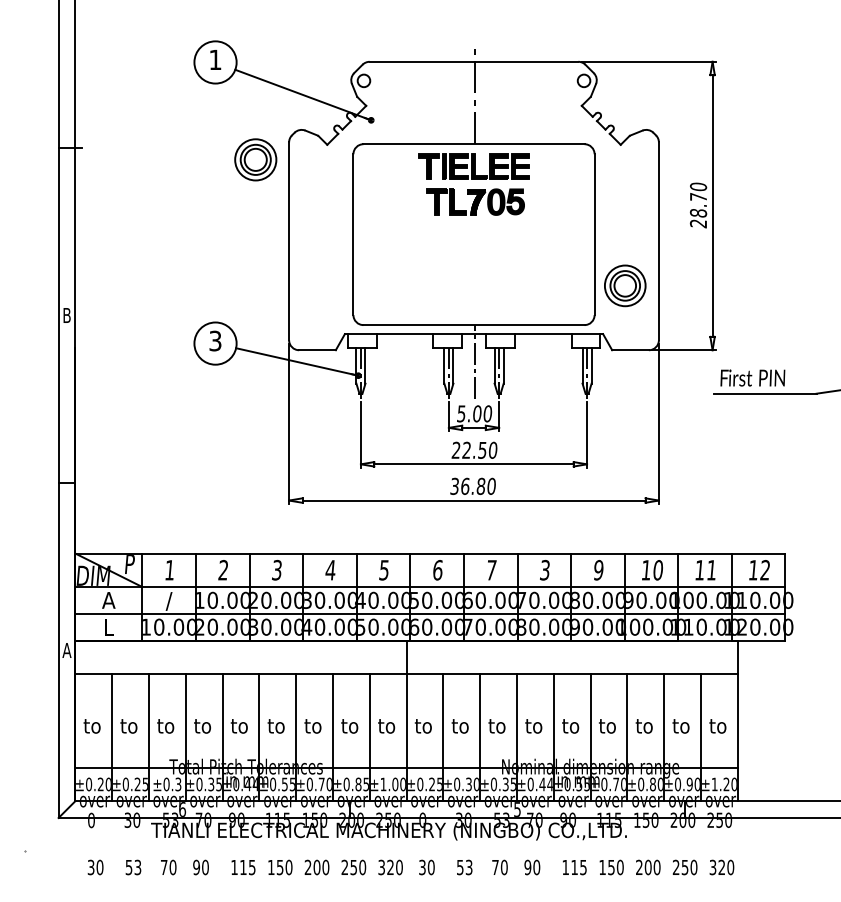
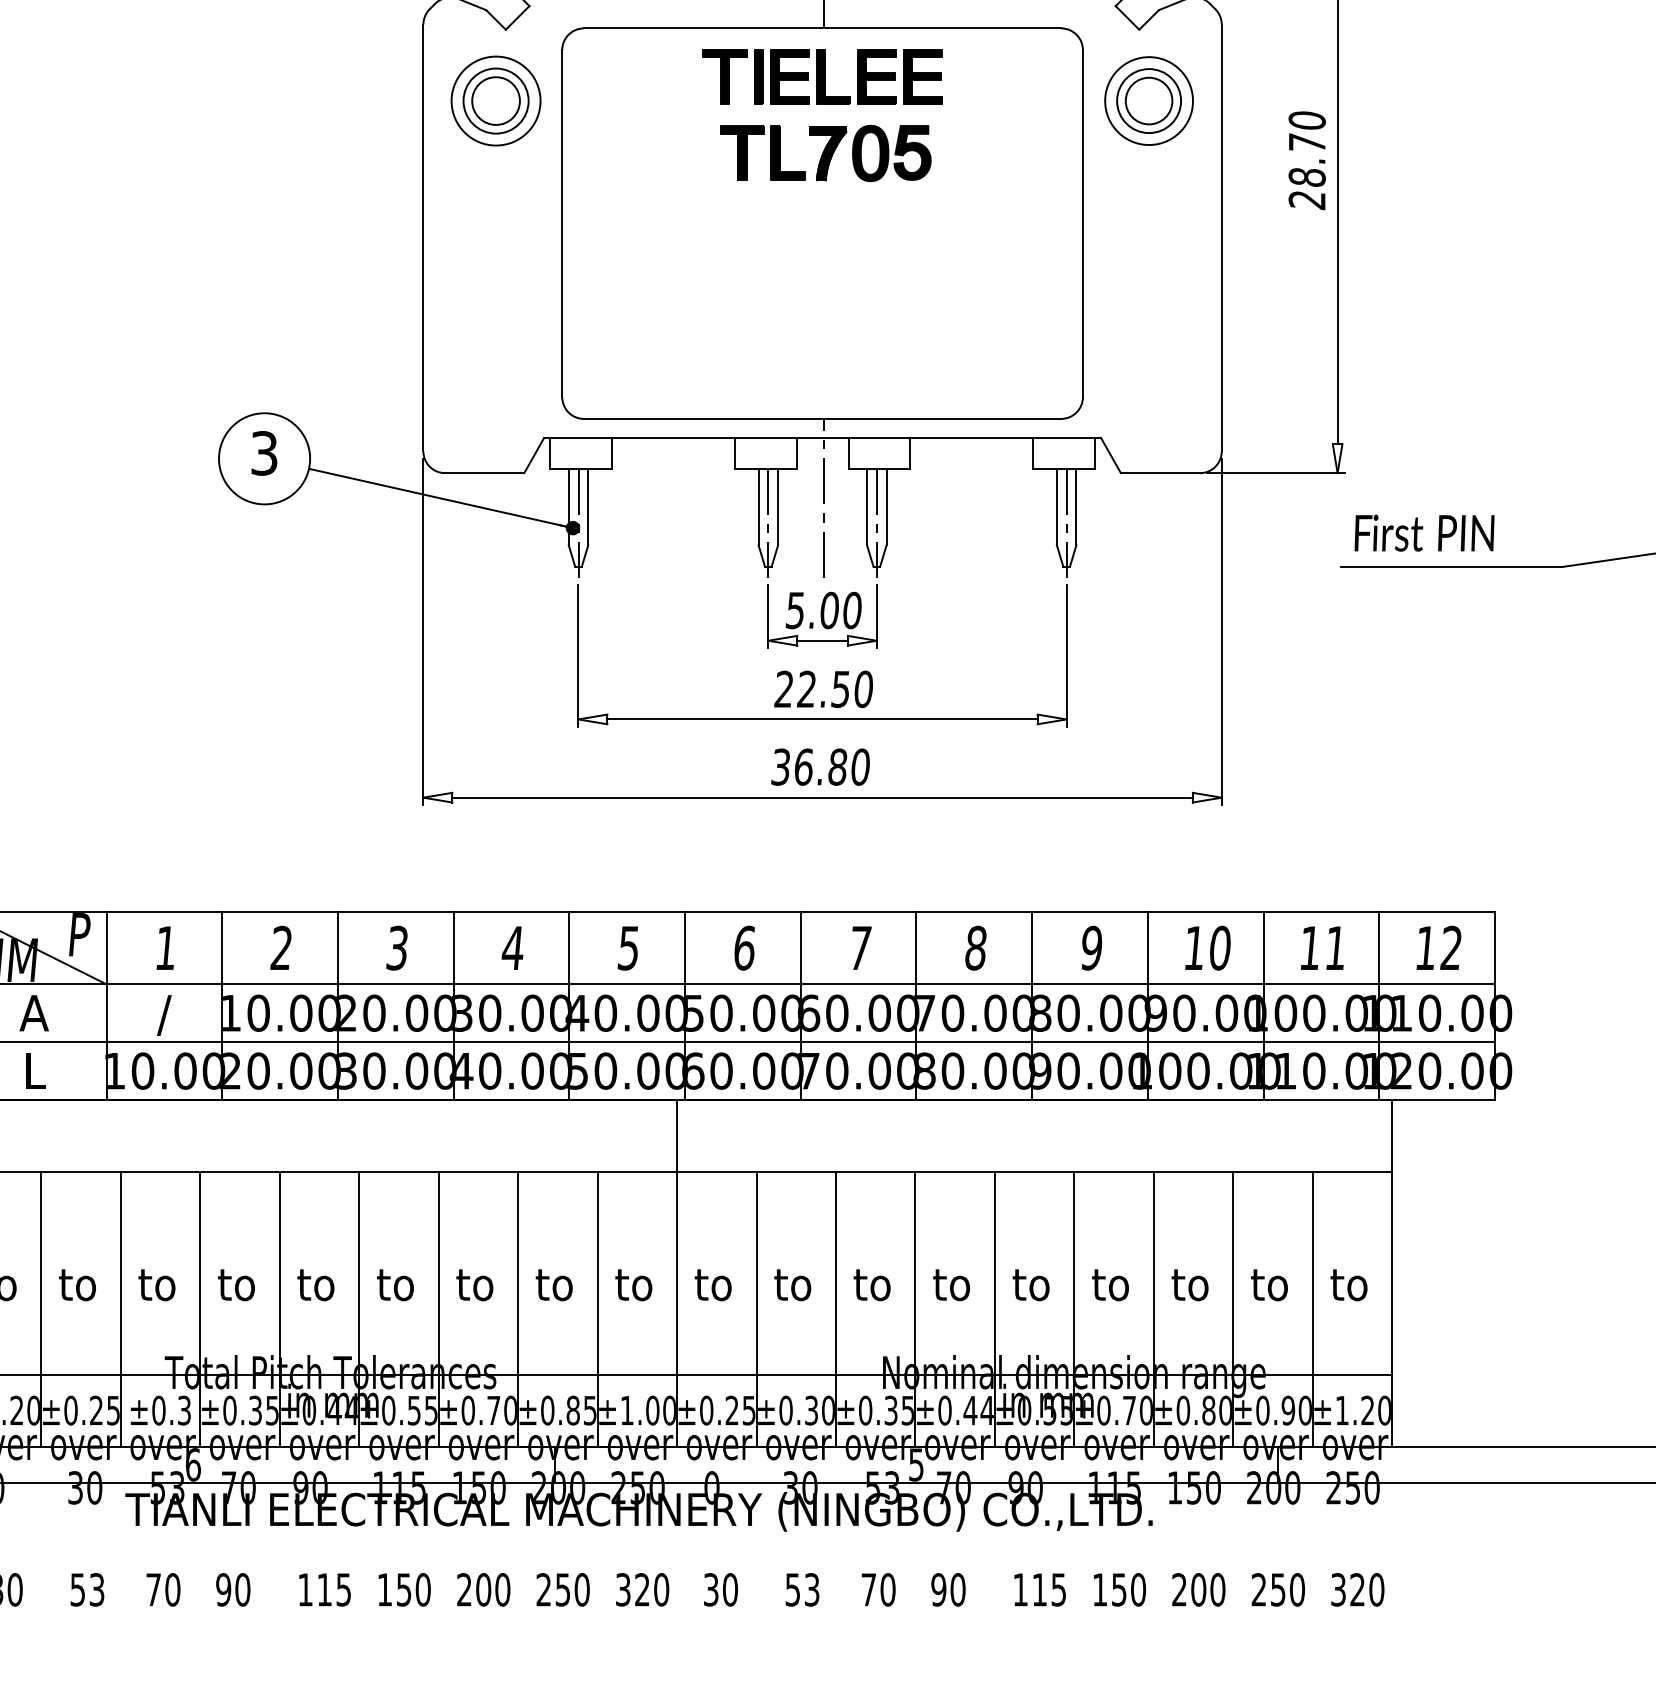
part: (255, 159) -> (495, 100), moved
part: (625, 285) -> (1149, 100), moved
text: (544, 570) -> (974, 948), 3 -> 8

